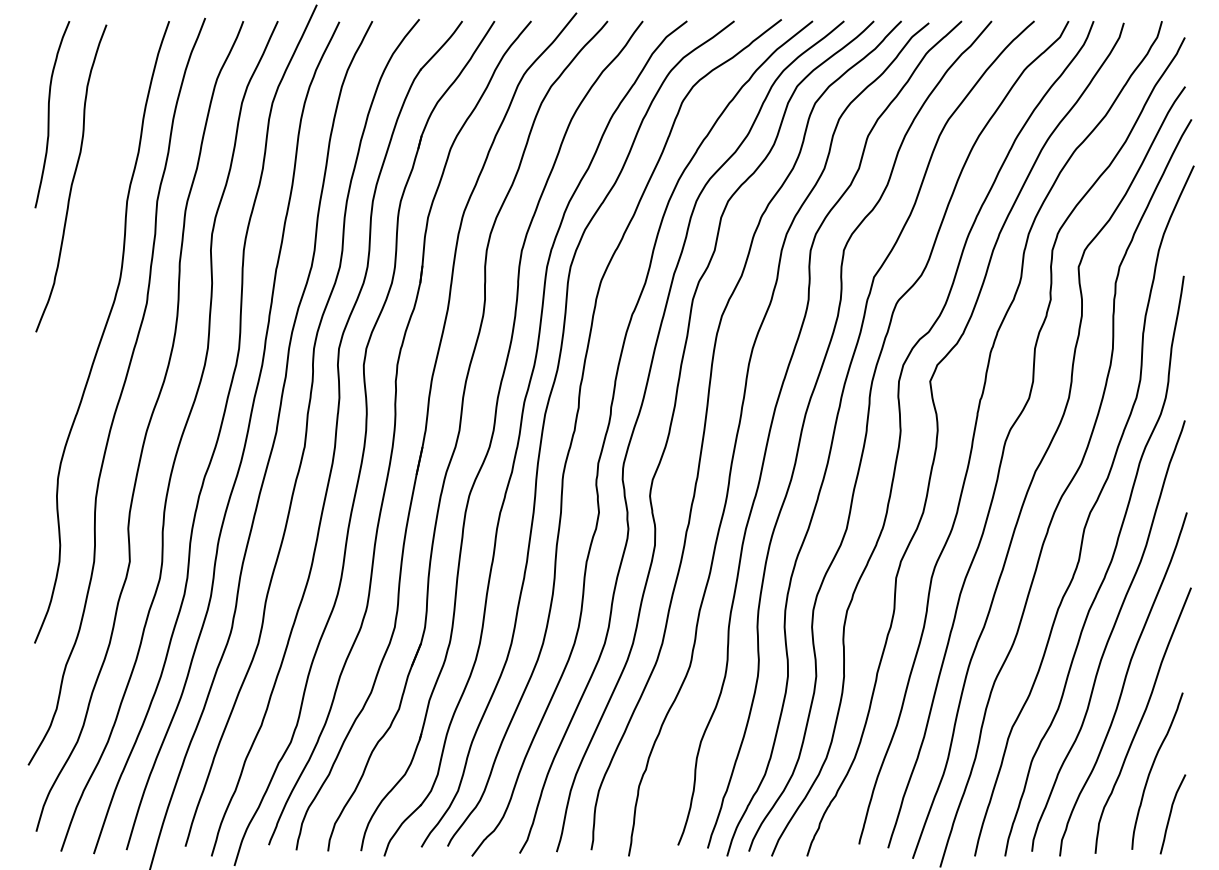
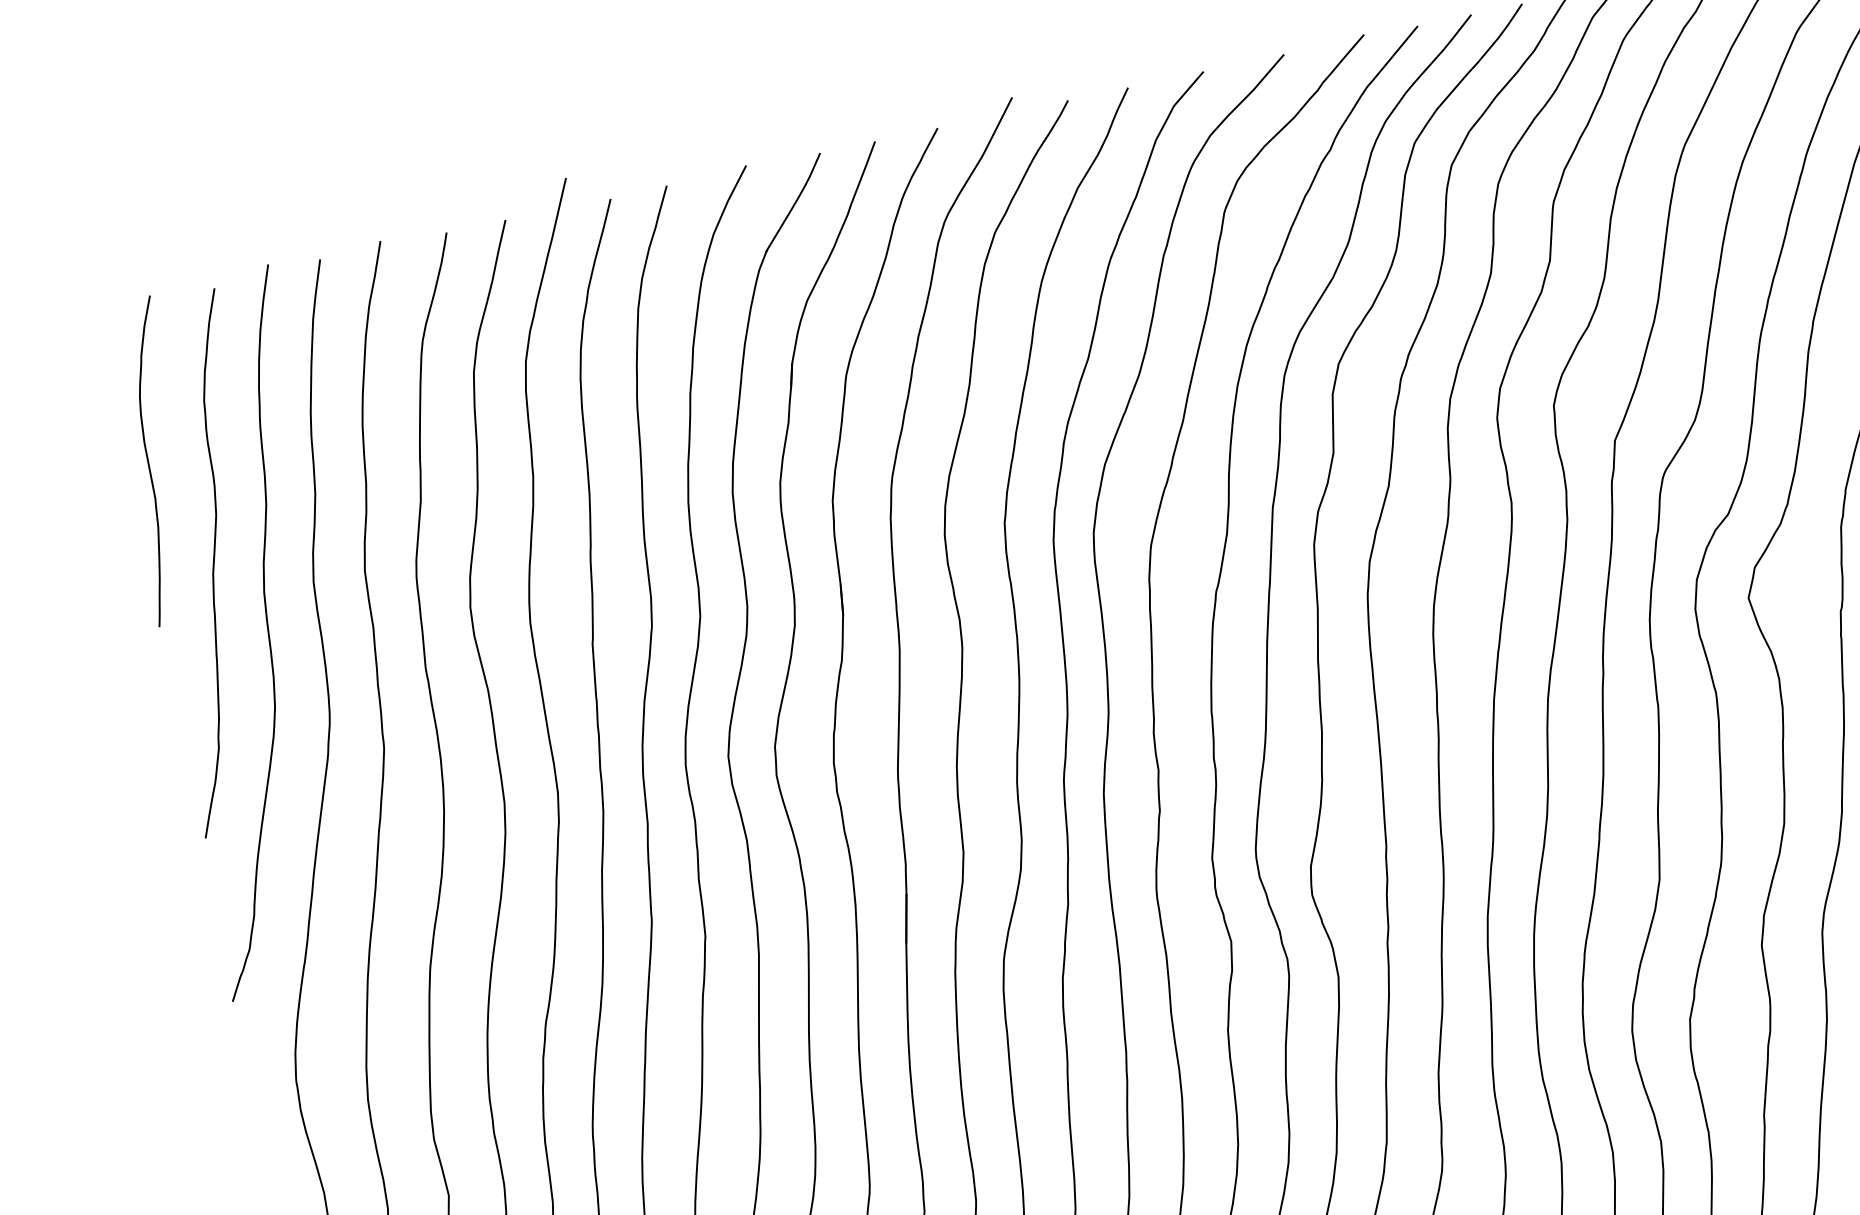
curve: (94, 225) -> (266, 635), added

